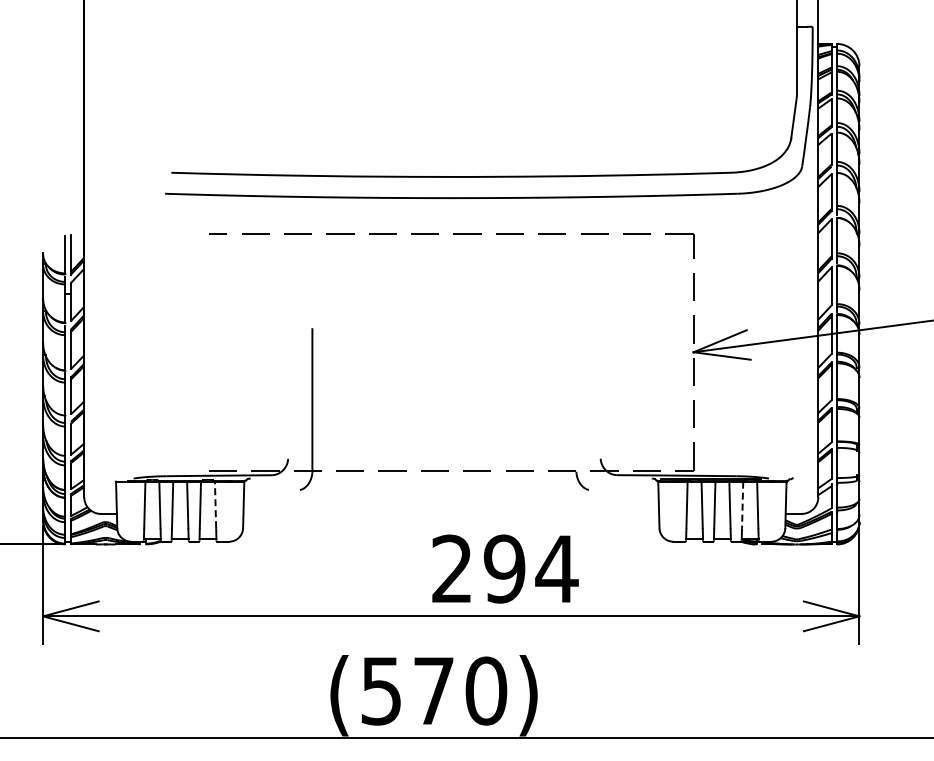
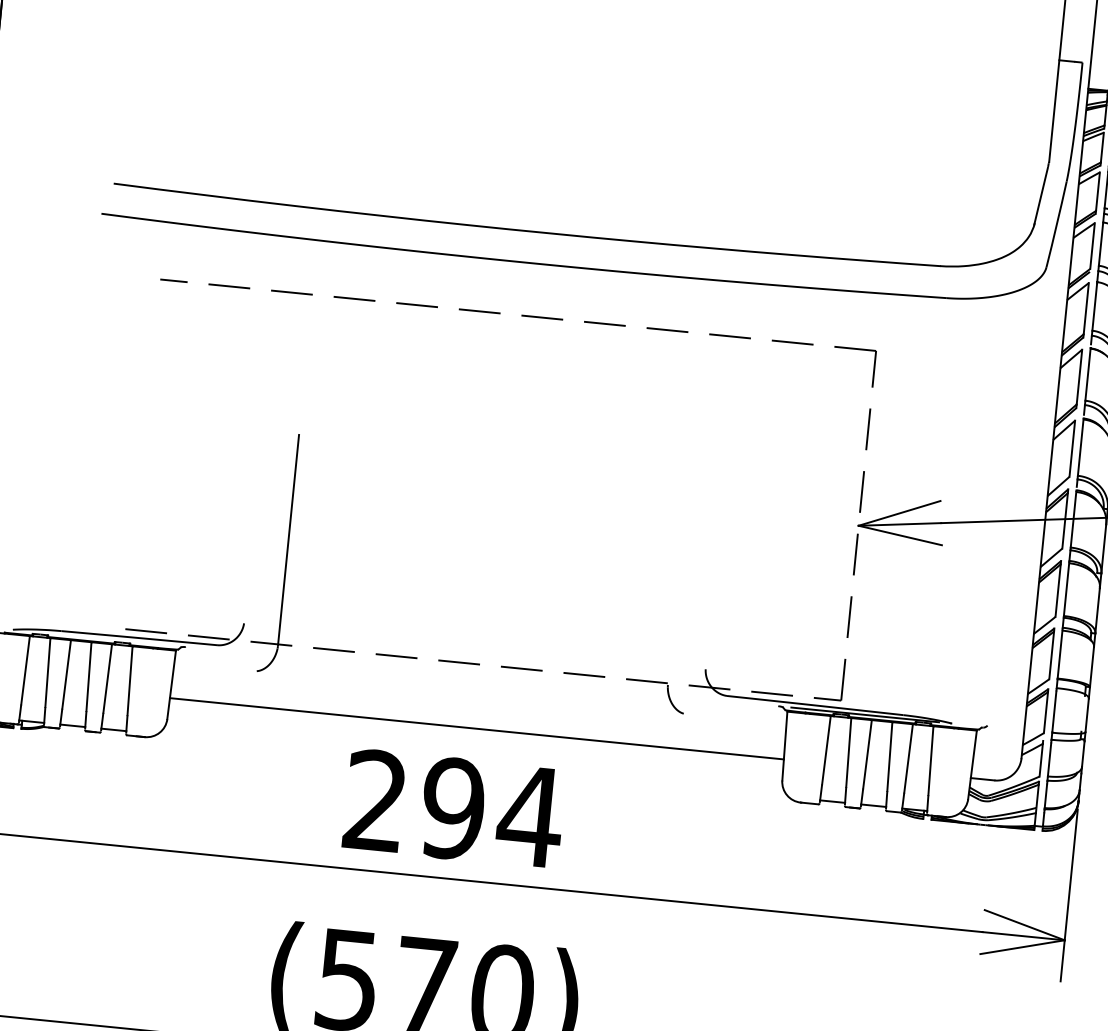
line: (215, 504) -> (130, 680), dashed -> solid
line: (742, 505) -> (908, 759), dashed -> solid
line: (451, 513) -> (477, 728), added
text: (505, 568) -> (454, 807), moved

